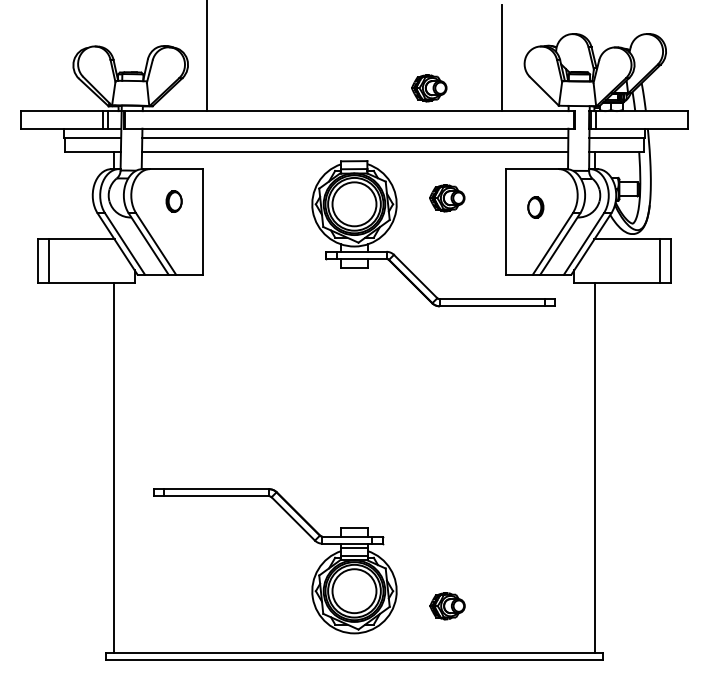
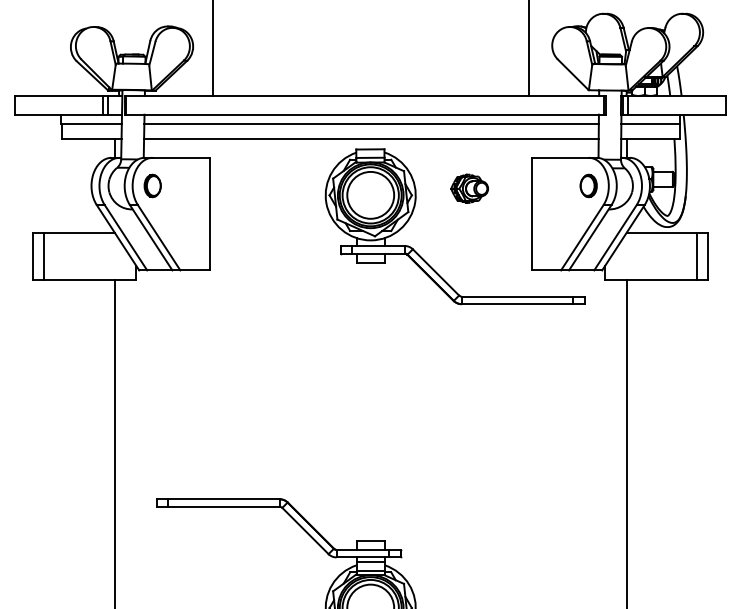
part: (429, 88) -> (450, 71), removed
part: (173, 201) -> (152, 185), moved
part: (535, 207) -> (588, 185), moved

